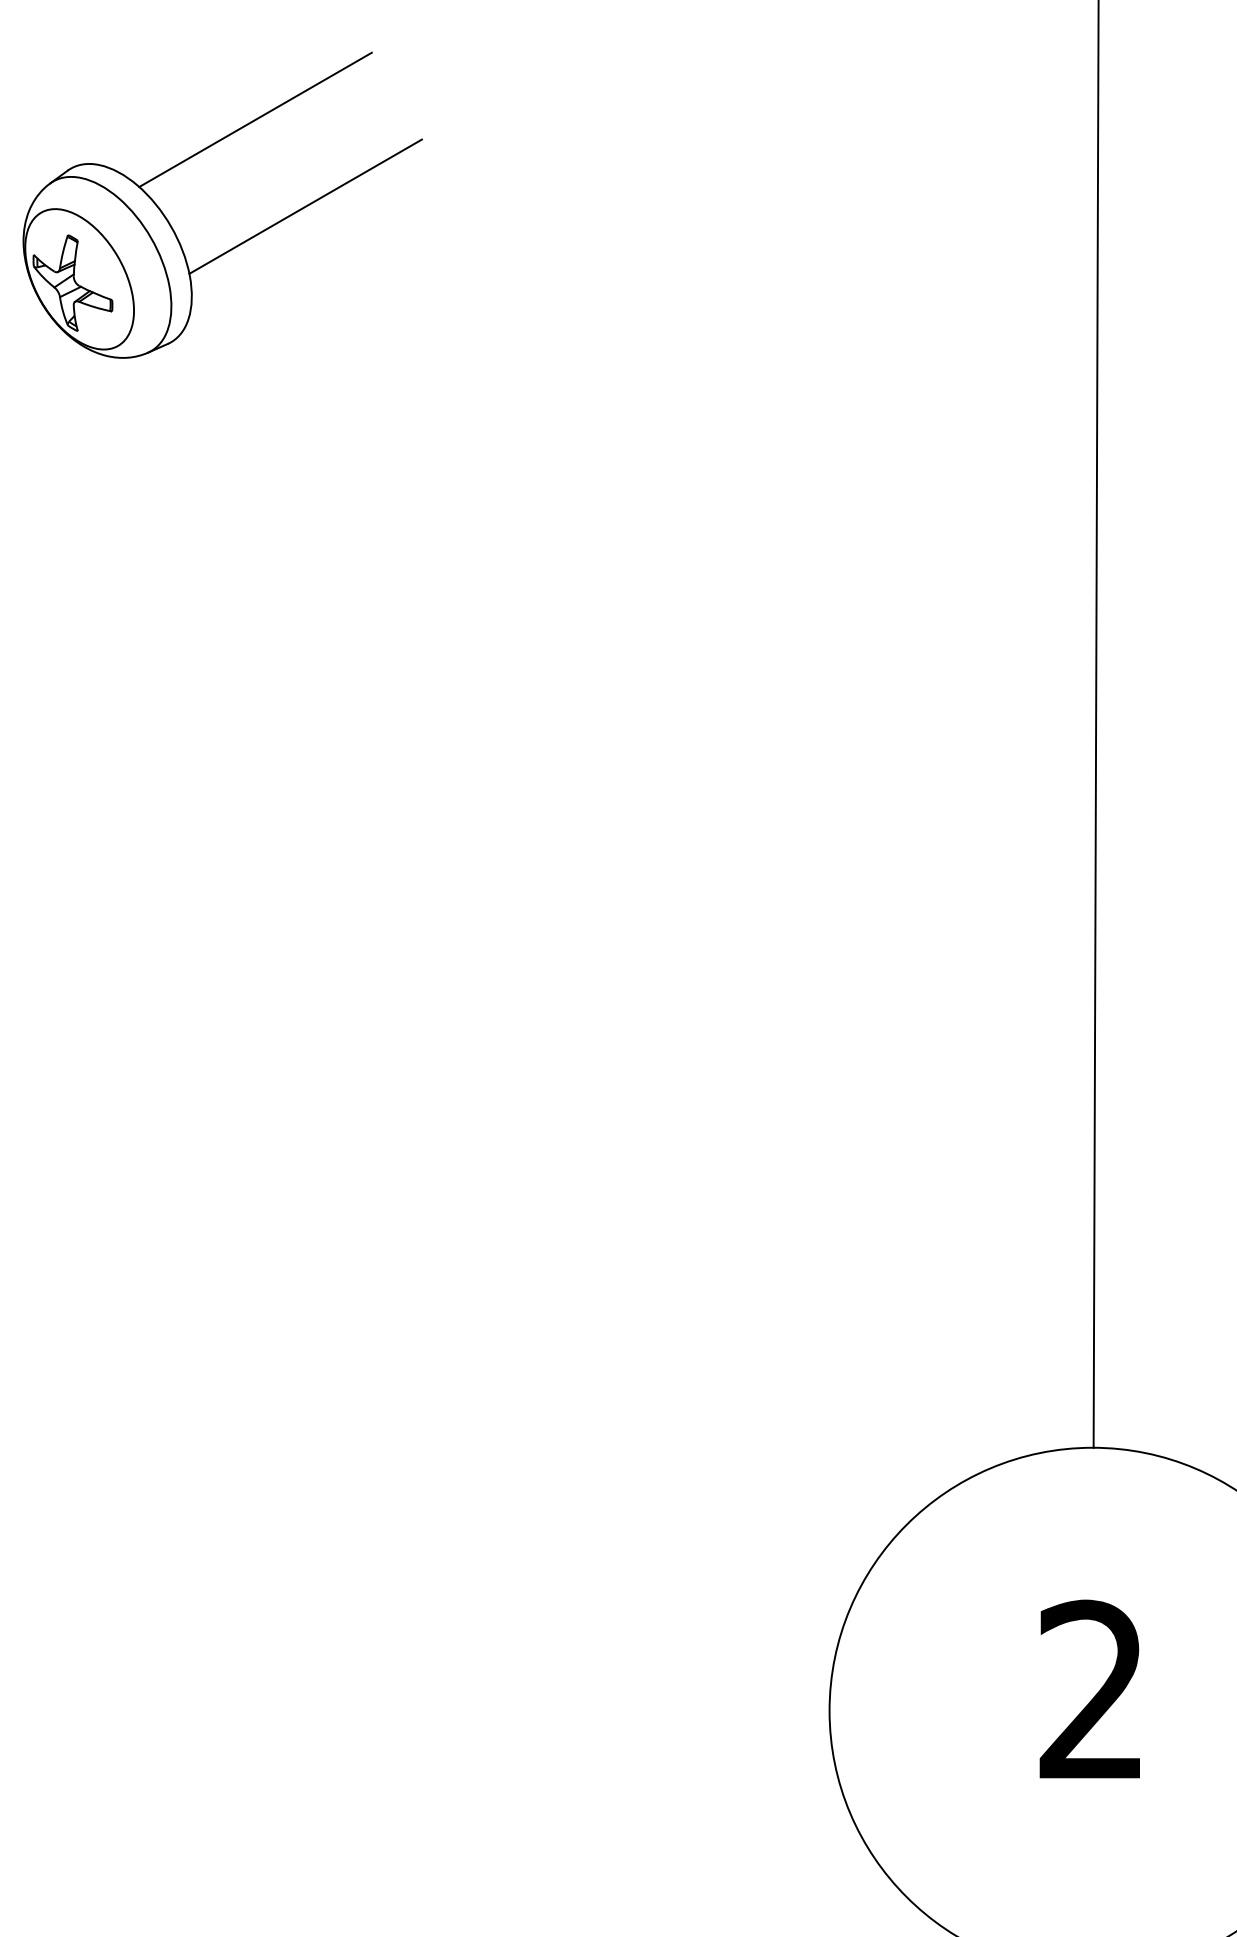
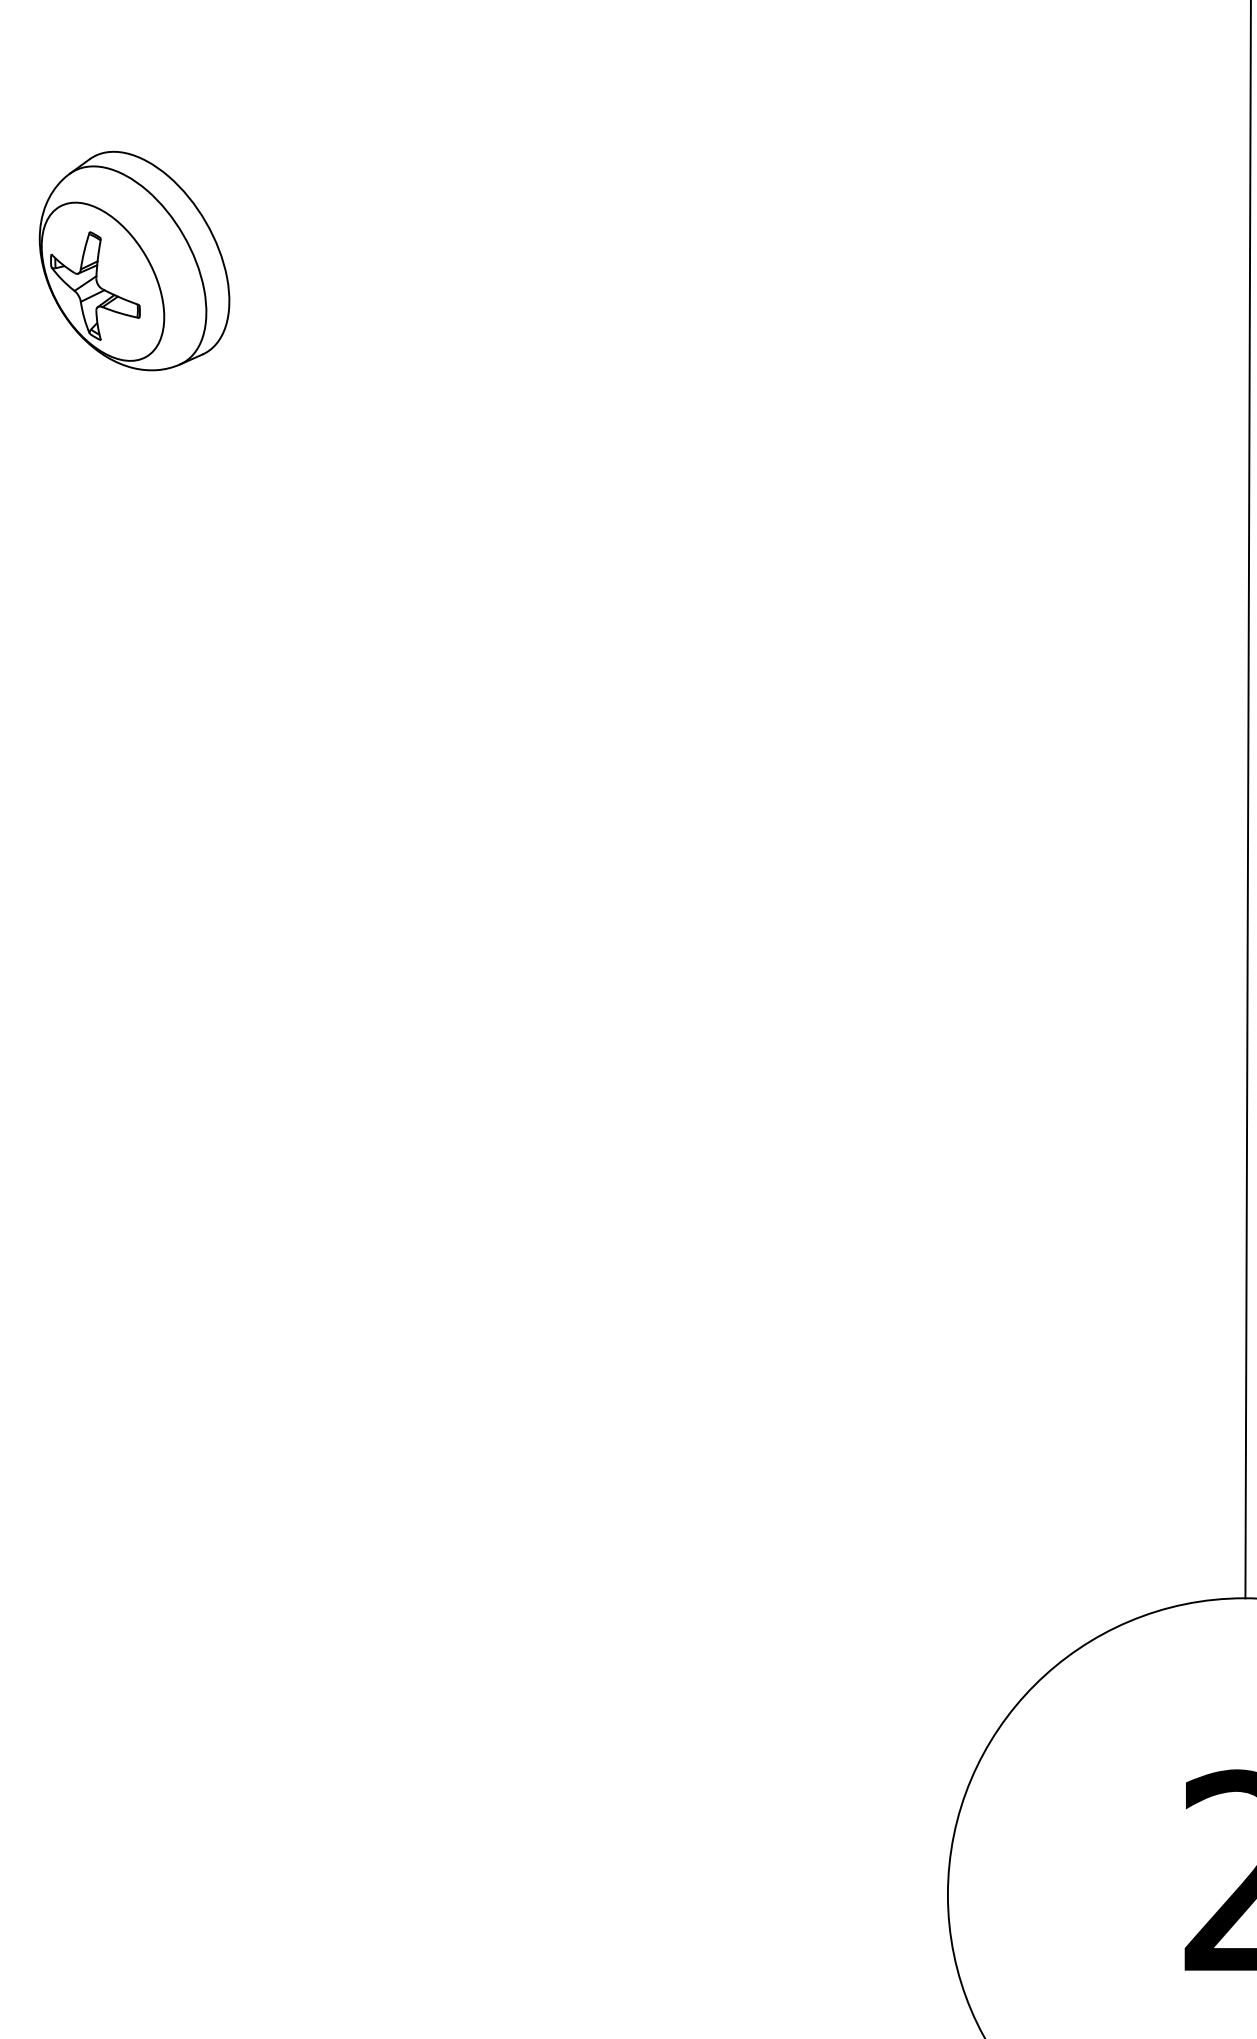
line: (255, 119) -> (301, 101), removed
line: (305, 206) -> (357, 199), removed

